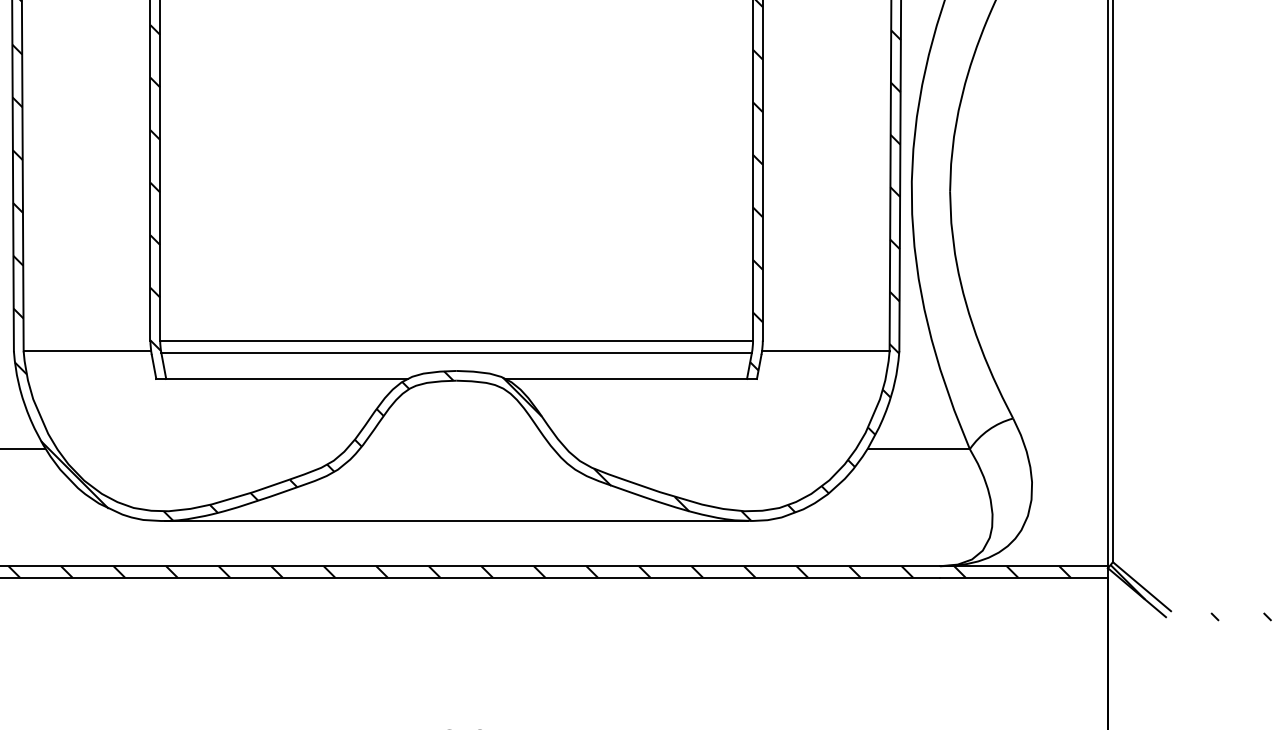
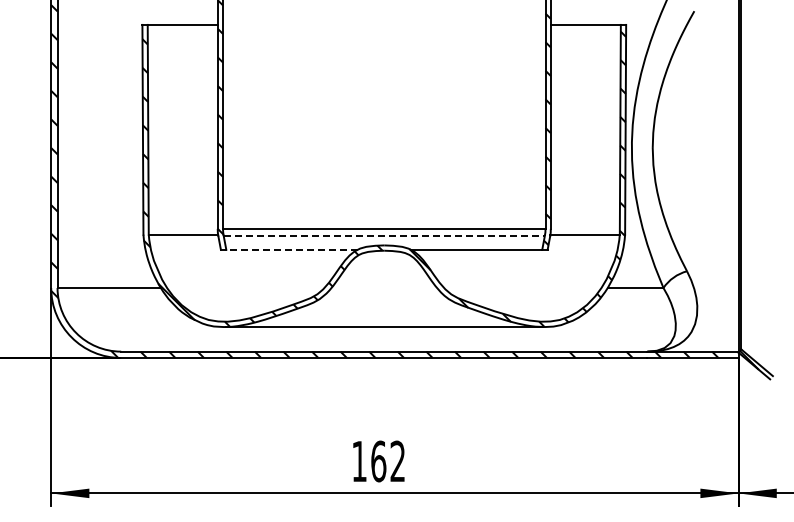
line: (457, 352) -> (384, 235), solid -> dashed
line: (287, 378) -> (292, 249), solid -> dashed

